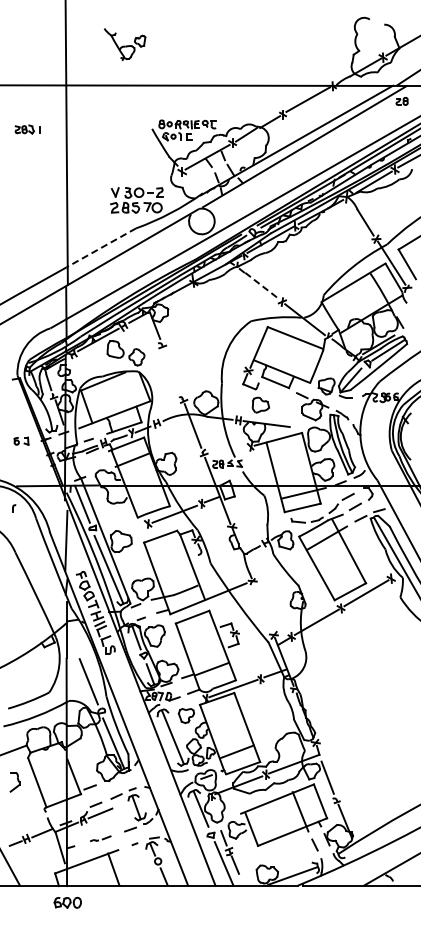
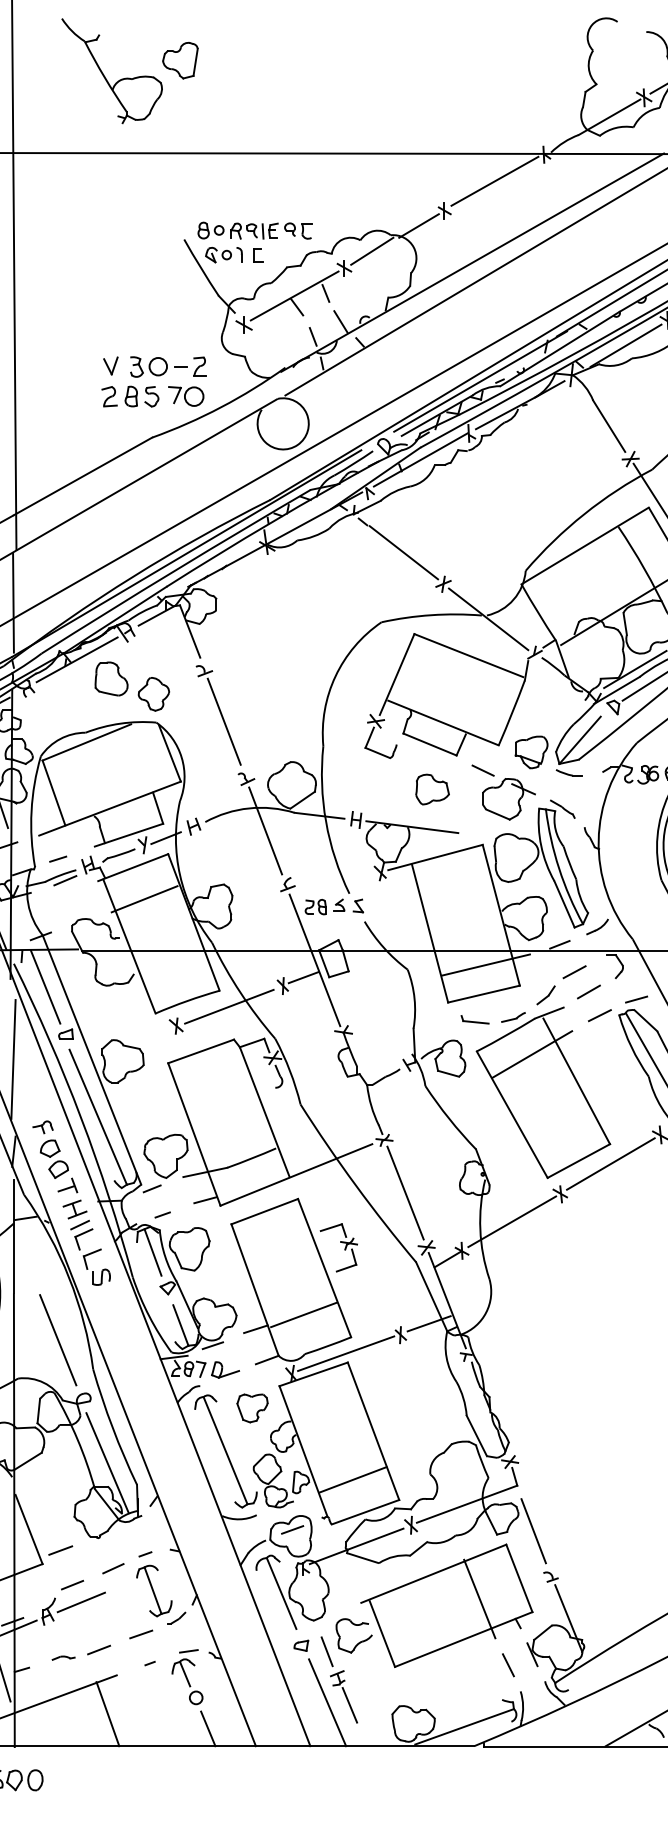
part: (124, 44) -> (129, 71), size x1.67
line: (101, 247) -> (83, 475), dashed -> solid
line: (262, 286) -> (403, 553), dashed -> solid
line: (172, 370) -> (224, 720), added
part: (260, 404) -> (431, 788), moved
line: (263, 607) -> (405, 1192), added
part: (100, 838) -> (81, 1652), size x1.43

